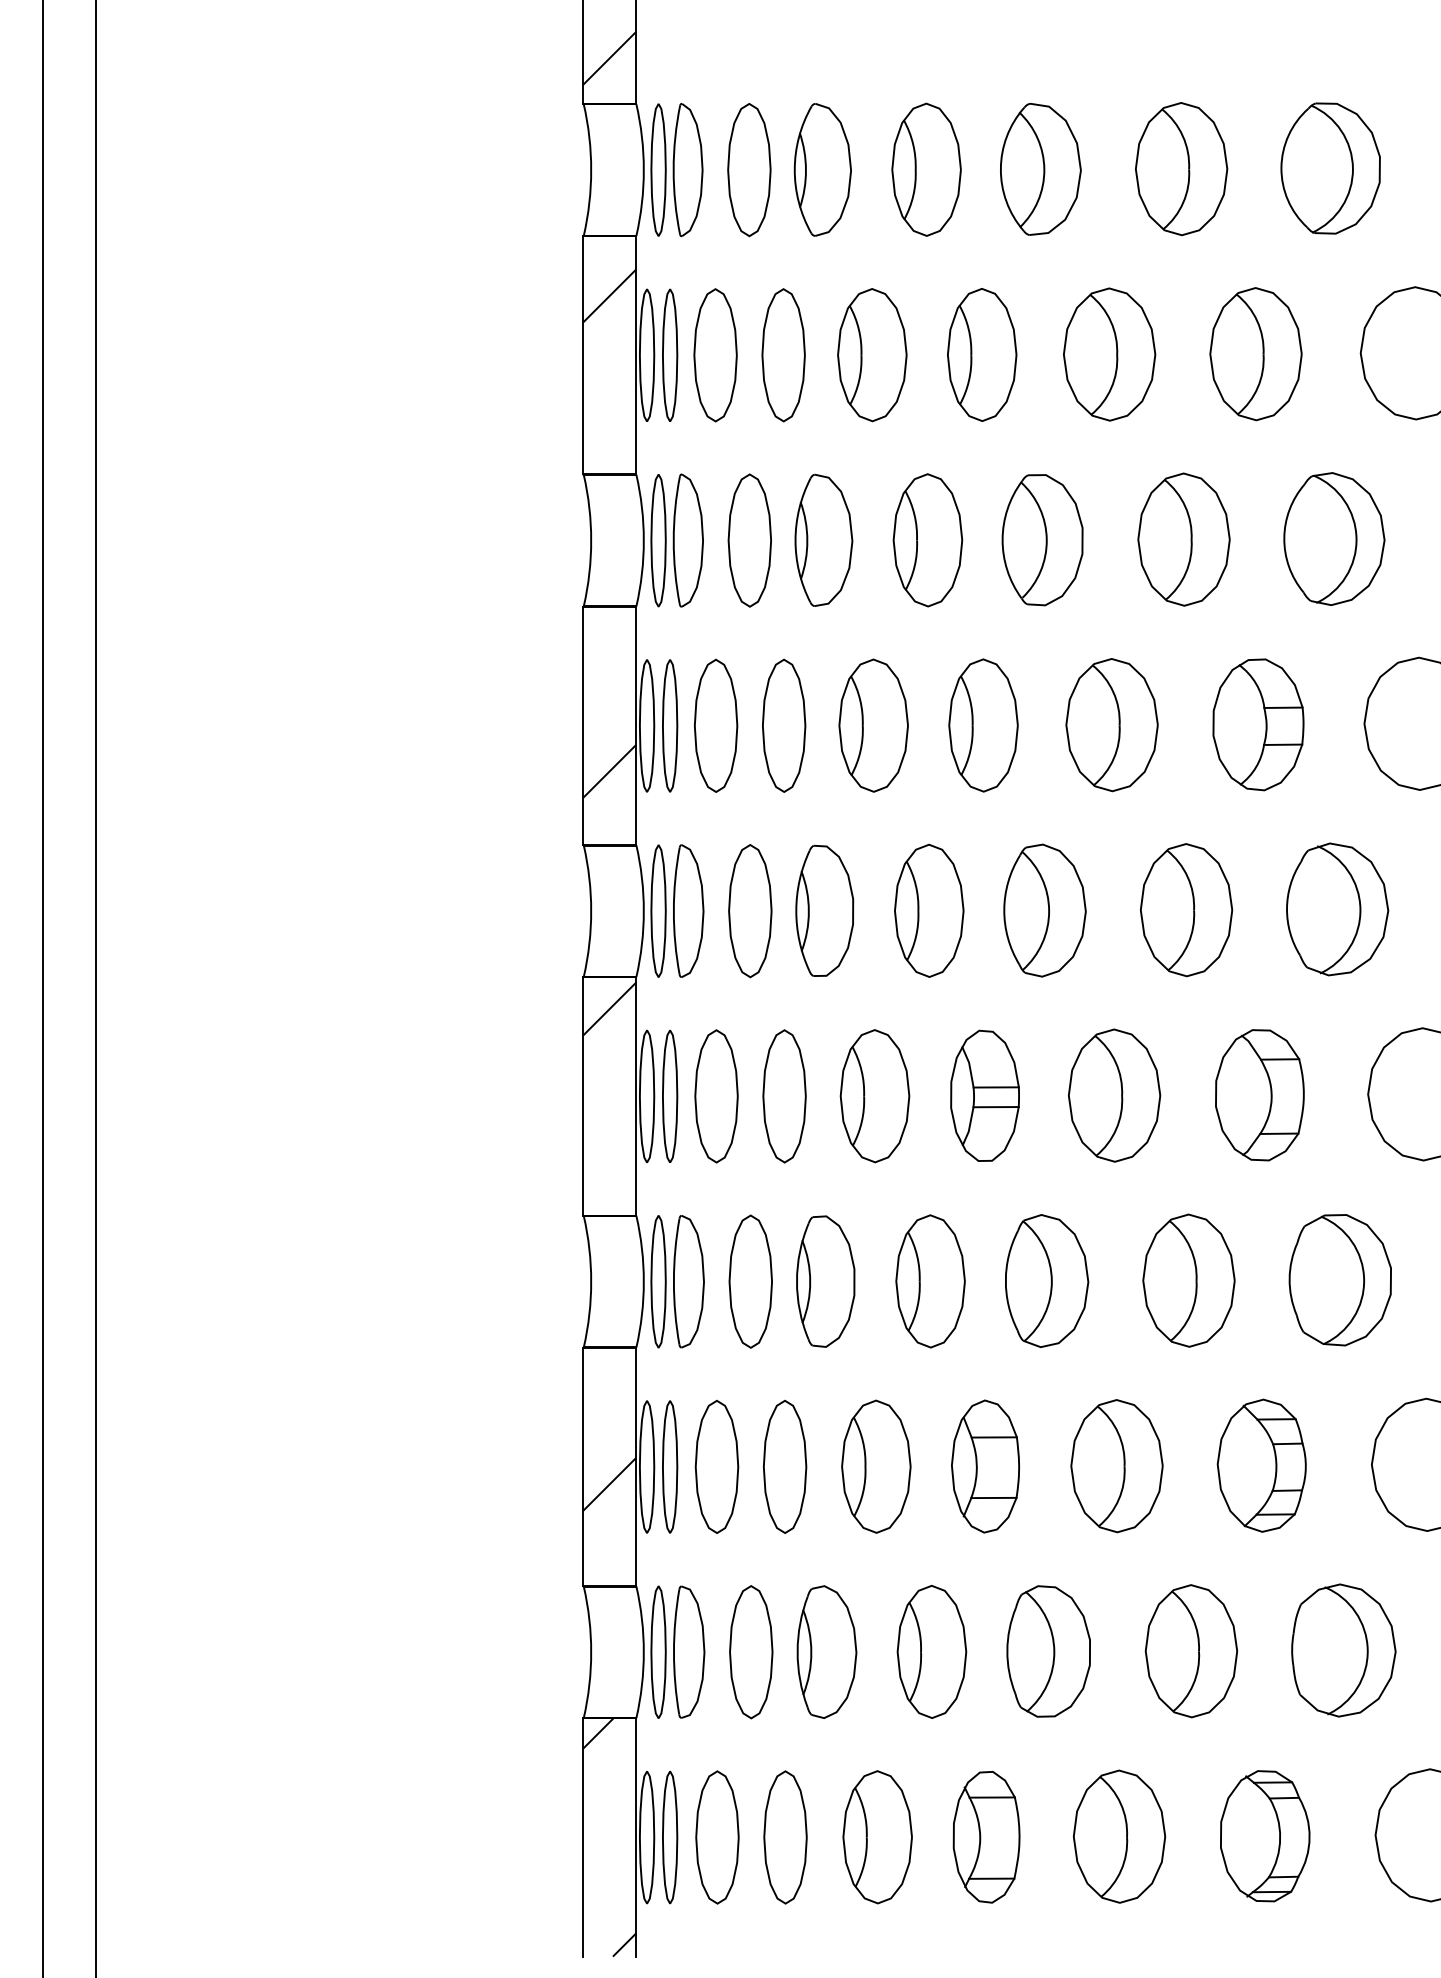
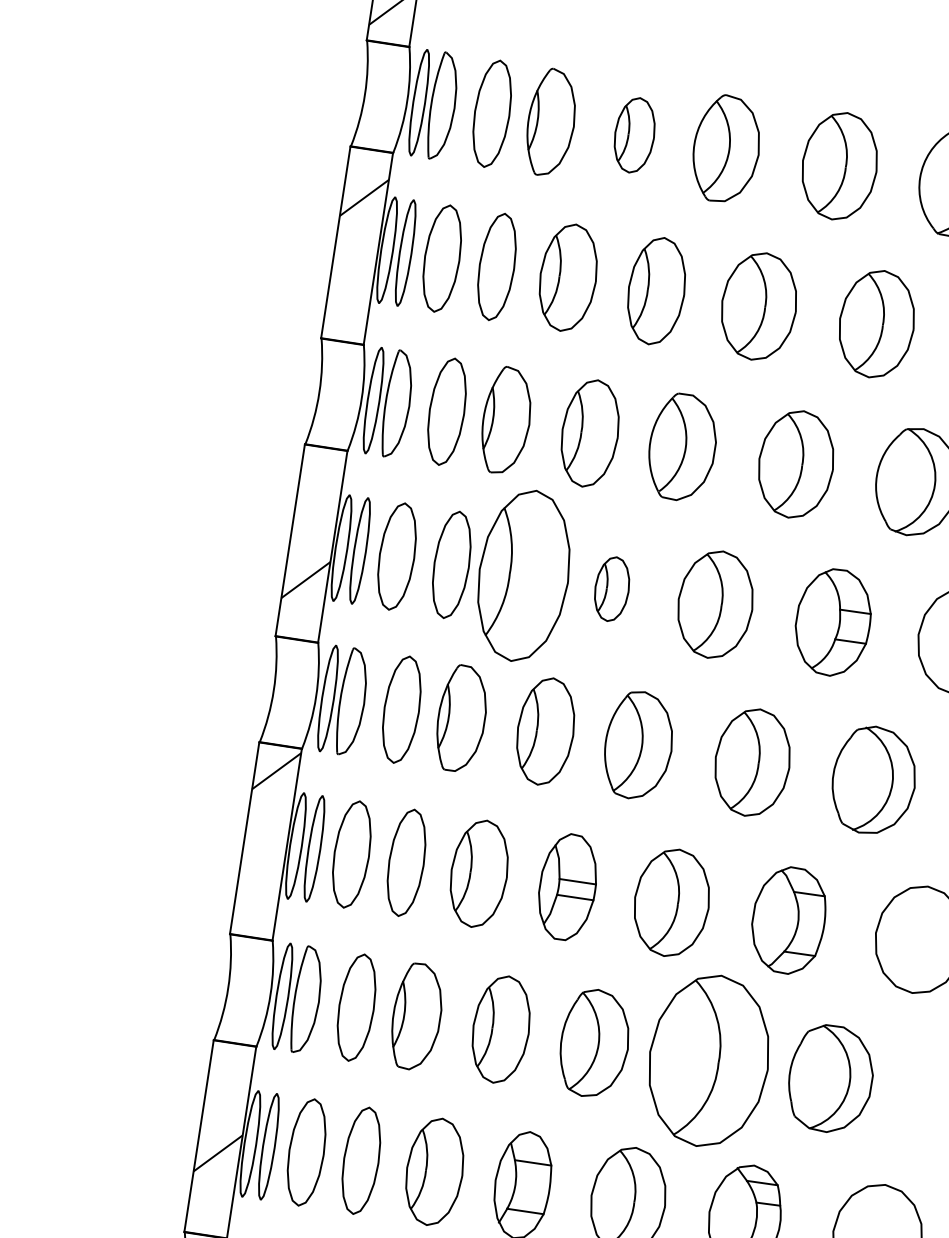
part: (926, 169) -> (634, 135), size x0.7
part: (873, 725) -> (523, 575), size x1.6
part: (983, 725) -> (612, 589), size x0.6
part: (1188, 1280) -> (708, 1060), size x1.6

